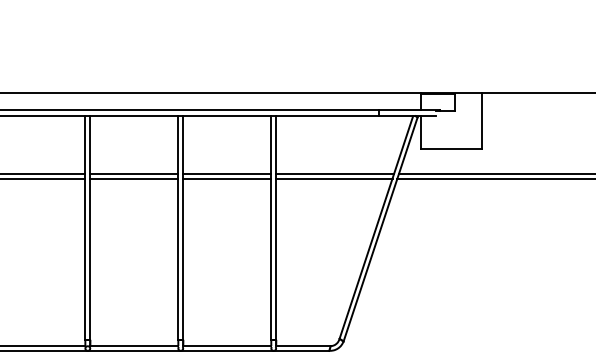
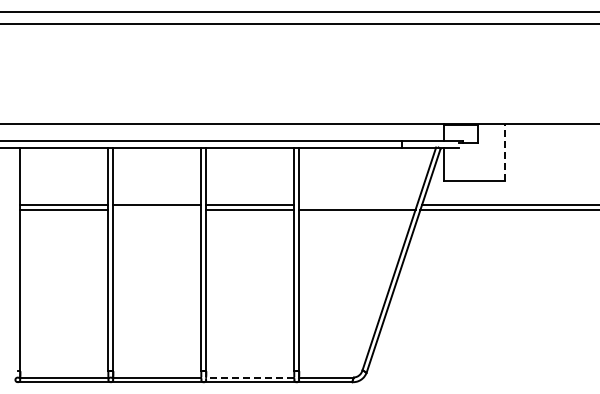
line: (481, 120) -> (504, 151), solid -> dashed
line: (335, 174) -> (358, 205), removed
line: (134, 178) -> (157, 209), removed
line: (226, 346) -> (249, 377), solid -> dashed

